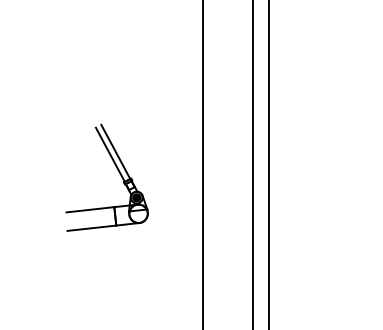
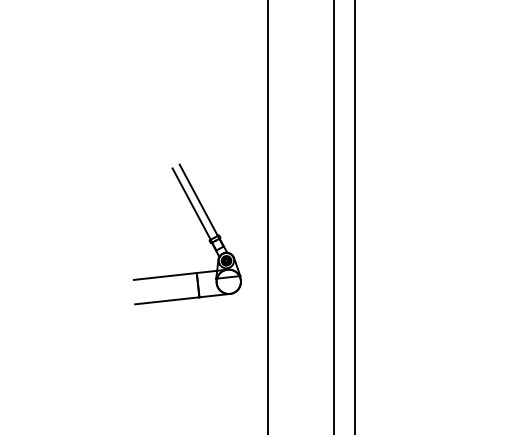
part: (118, 171) -> (202, 226), moved

